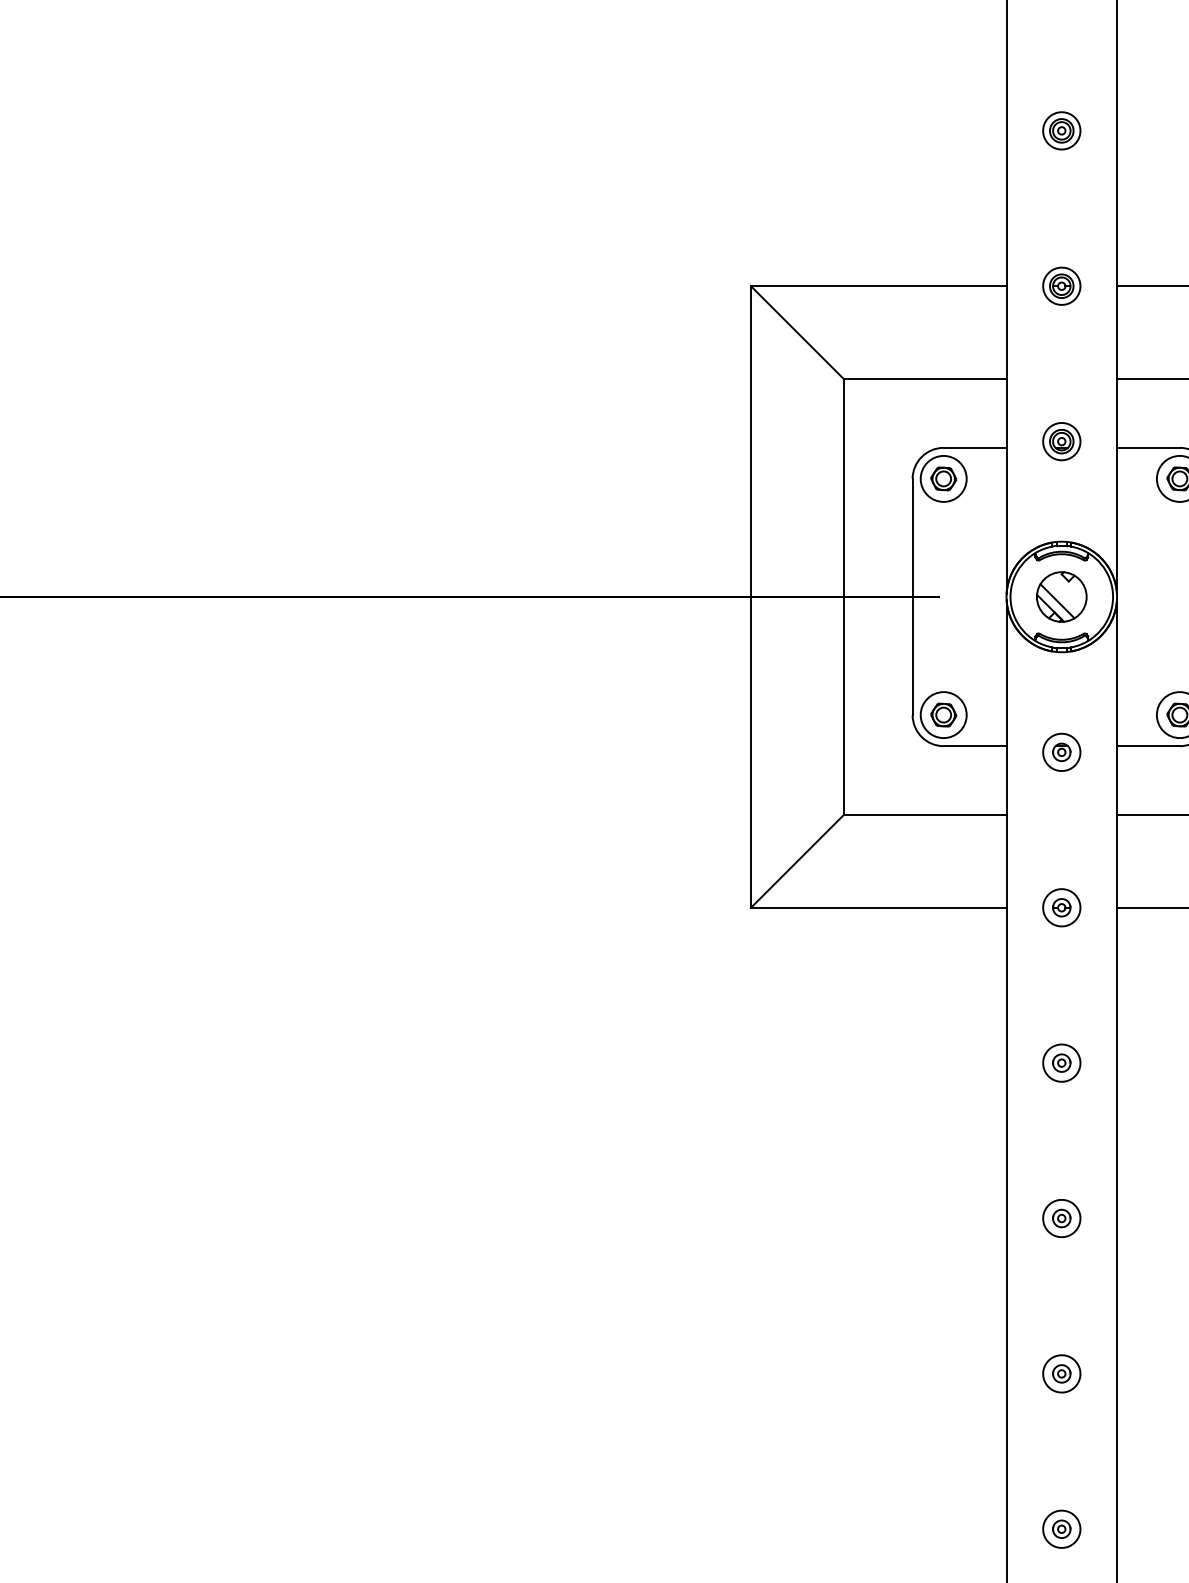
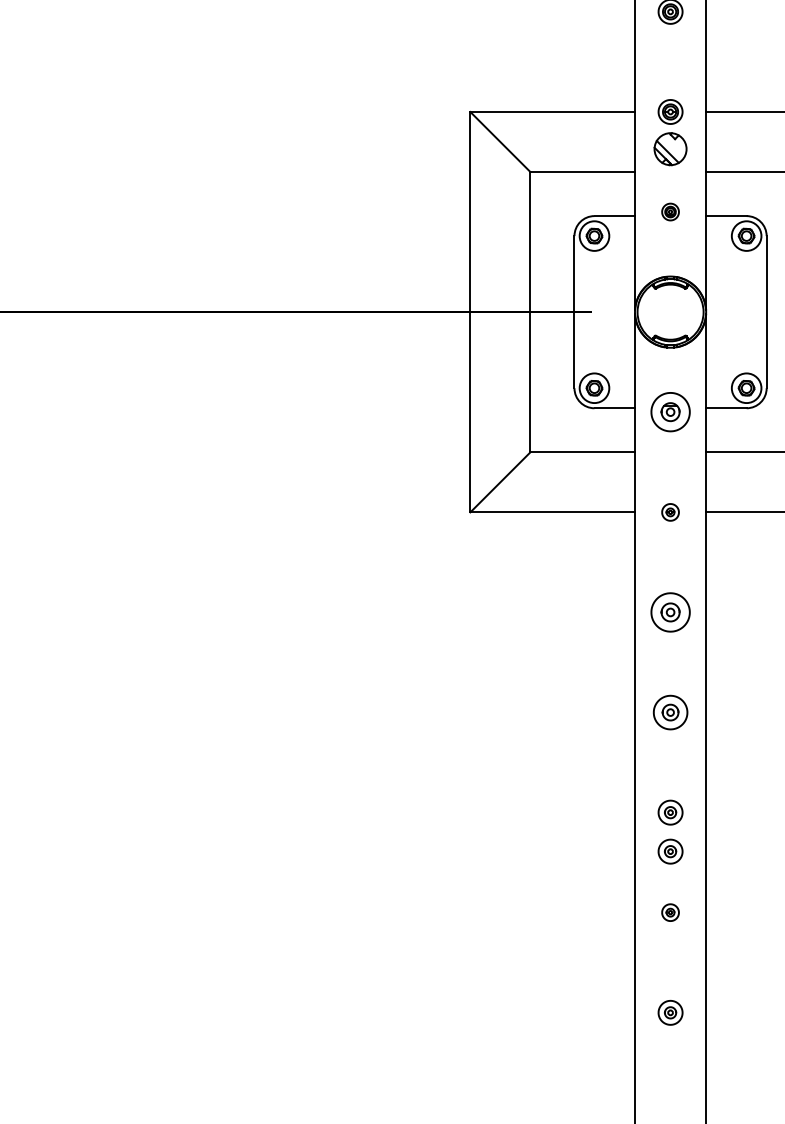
part: (1061, 440) -> (670, 211), size x0.7
part: (1061, 597) -> (670, 149), moved
part: (1061, 752) -> (670, 412), size x1.6
part: (1061, 907) -> (670, 512), size x0.7
part: (1061, 1063) -> (670, 612), size x1.6
part: (1061, 1218) -> (670, 712), size x1.4
part: (1061, 1434) -> (670, 851), added
part: (1061, 1528) -> (670, 912), size x0.7

